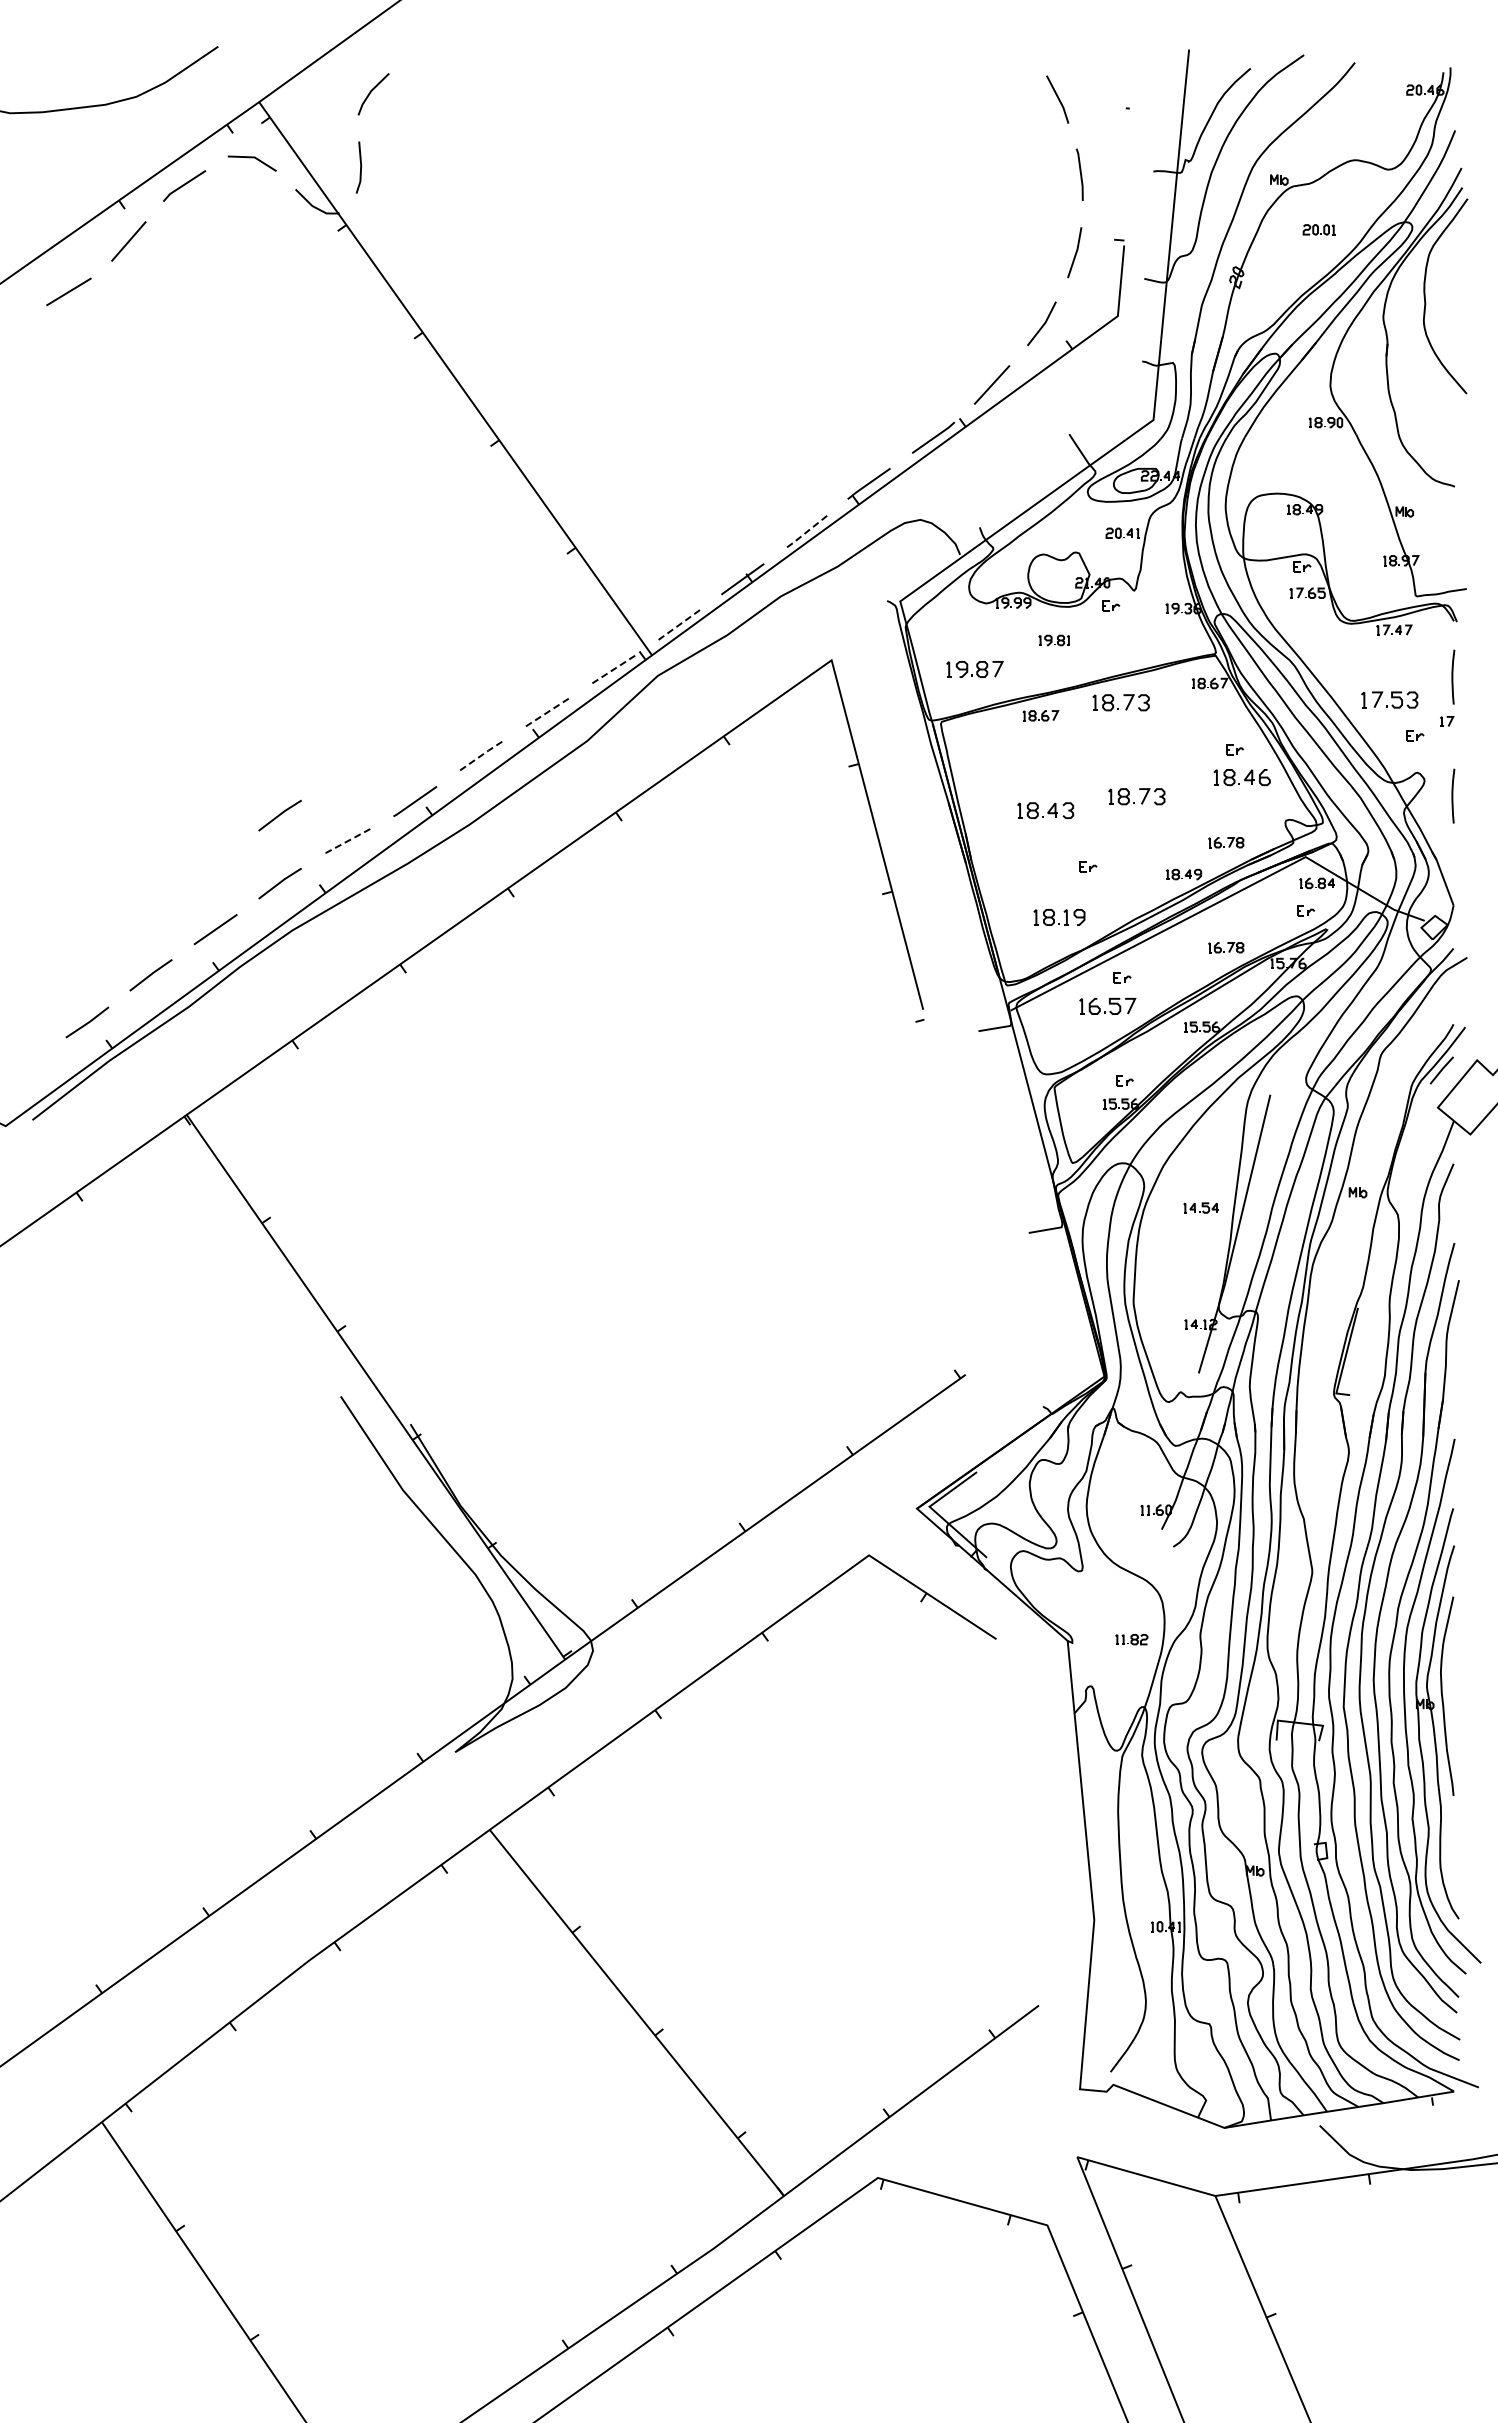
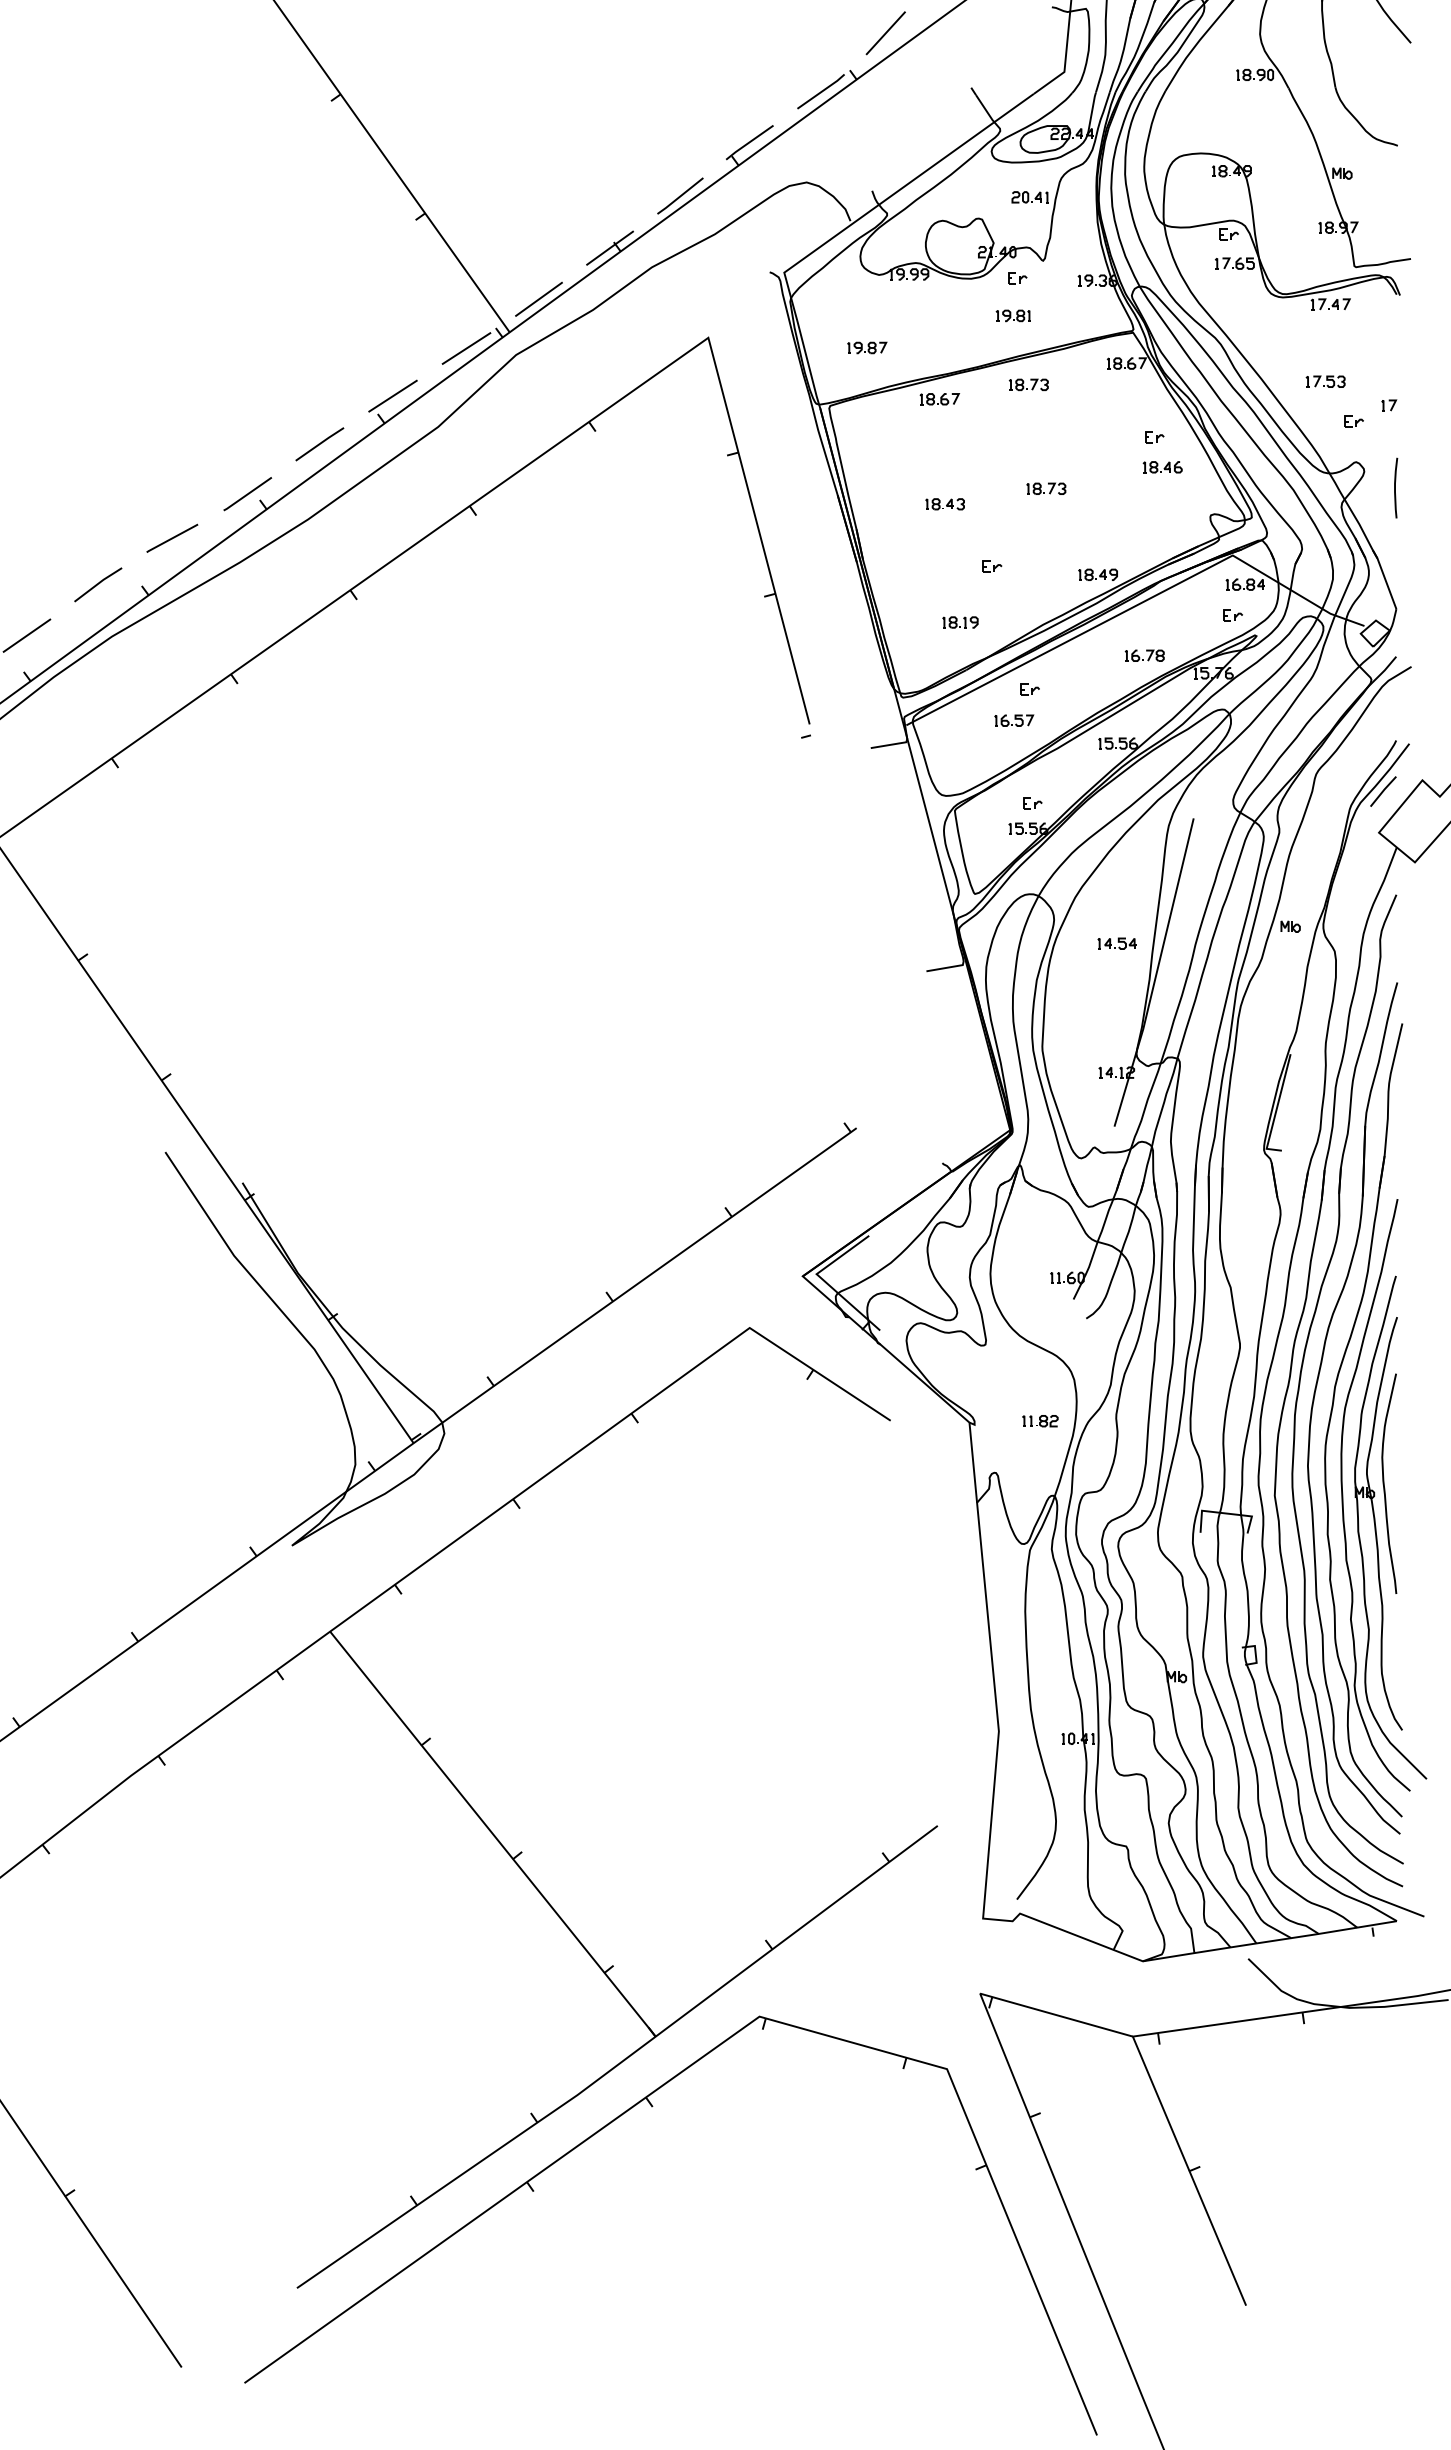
line: (805, 533) -> (679, 197), dashed -> solid
line: (678, 625) -> (538, 299), dashed -> solid
part: (1053, 640) -> (1012, 315), moved
part: (975, 669) -> (867, 348), size x0.62
line: (612, 670) -> (465, 349), dashed -> solid
curve: (1453, 676) -> (1396, 355), removed
part: (1389, 699) -> (1325, 381), size x0.62
part: (1121, 702) -> (1028, 384), size x0.62
line: (546, 713) -> (392, 396), dashed -> solid
line: (480, 756) -> (319, 444), dashed -> solid
part: (1242, 776) -> (1162, 466), size x0.62
part: (1137, 796) -> (1046, 488), size x0.62
part: (1045, 810) -> (944, 503), size x0.62
line: (279, 815) -> (97, 509), removed
line: (345, 842) -> (170, 539), dashed -> solid
part: (1226, 842) -> (1145, 539), removed
part: (1059, 917) -> (960, 622), size x0.62
part: (1108, 1006) -> (1014, 720), size x0.62

